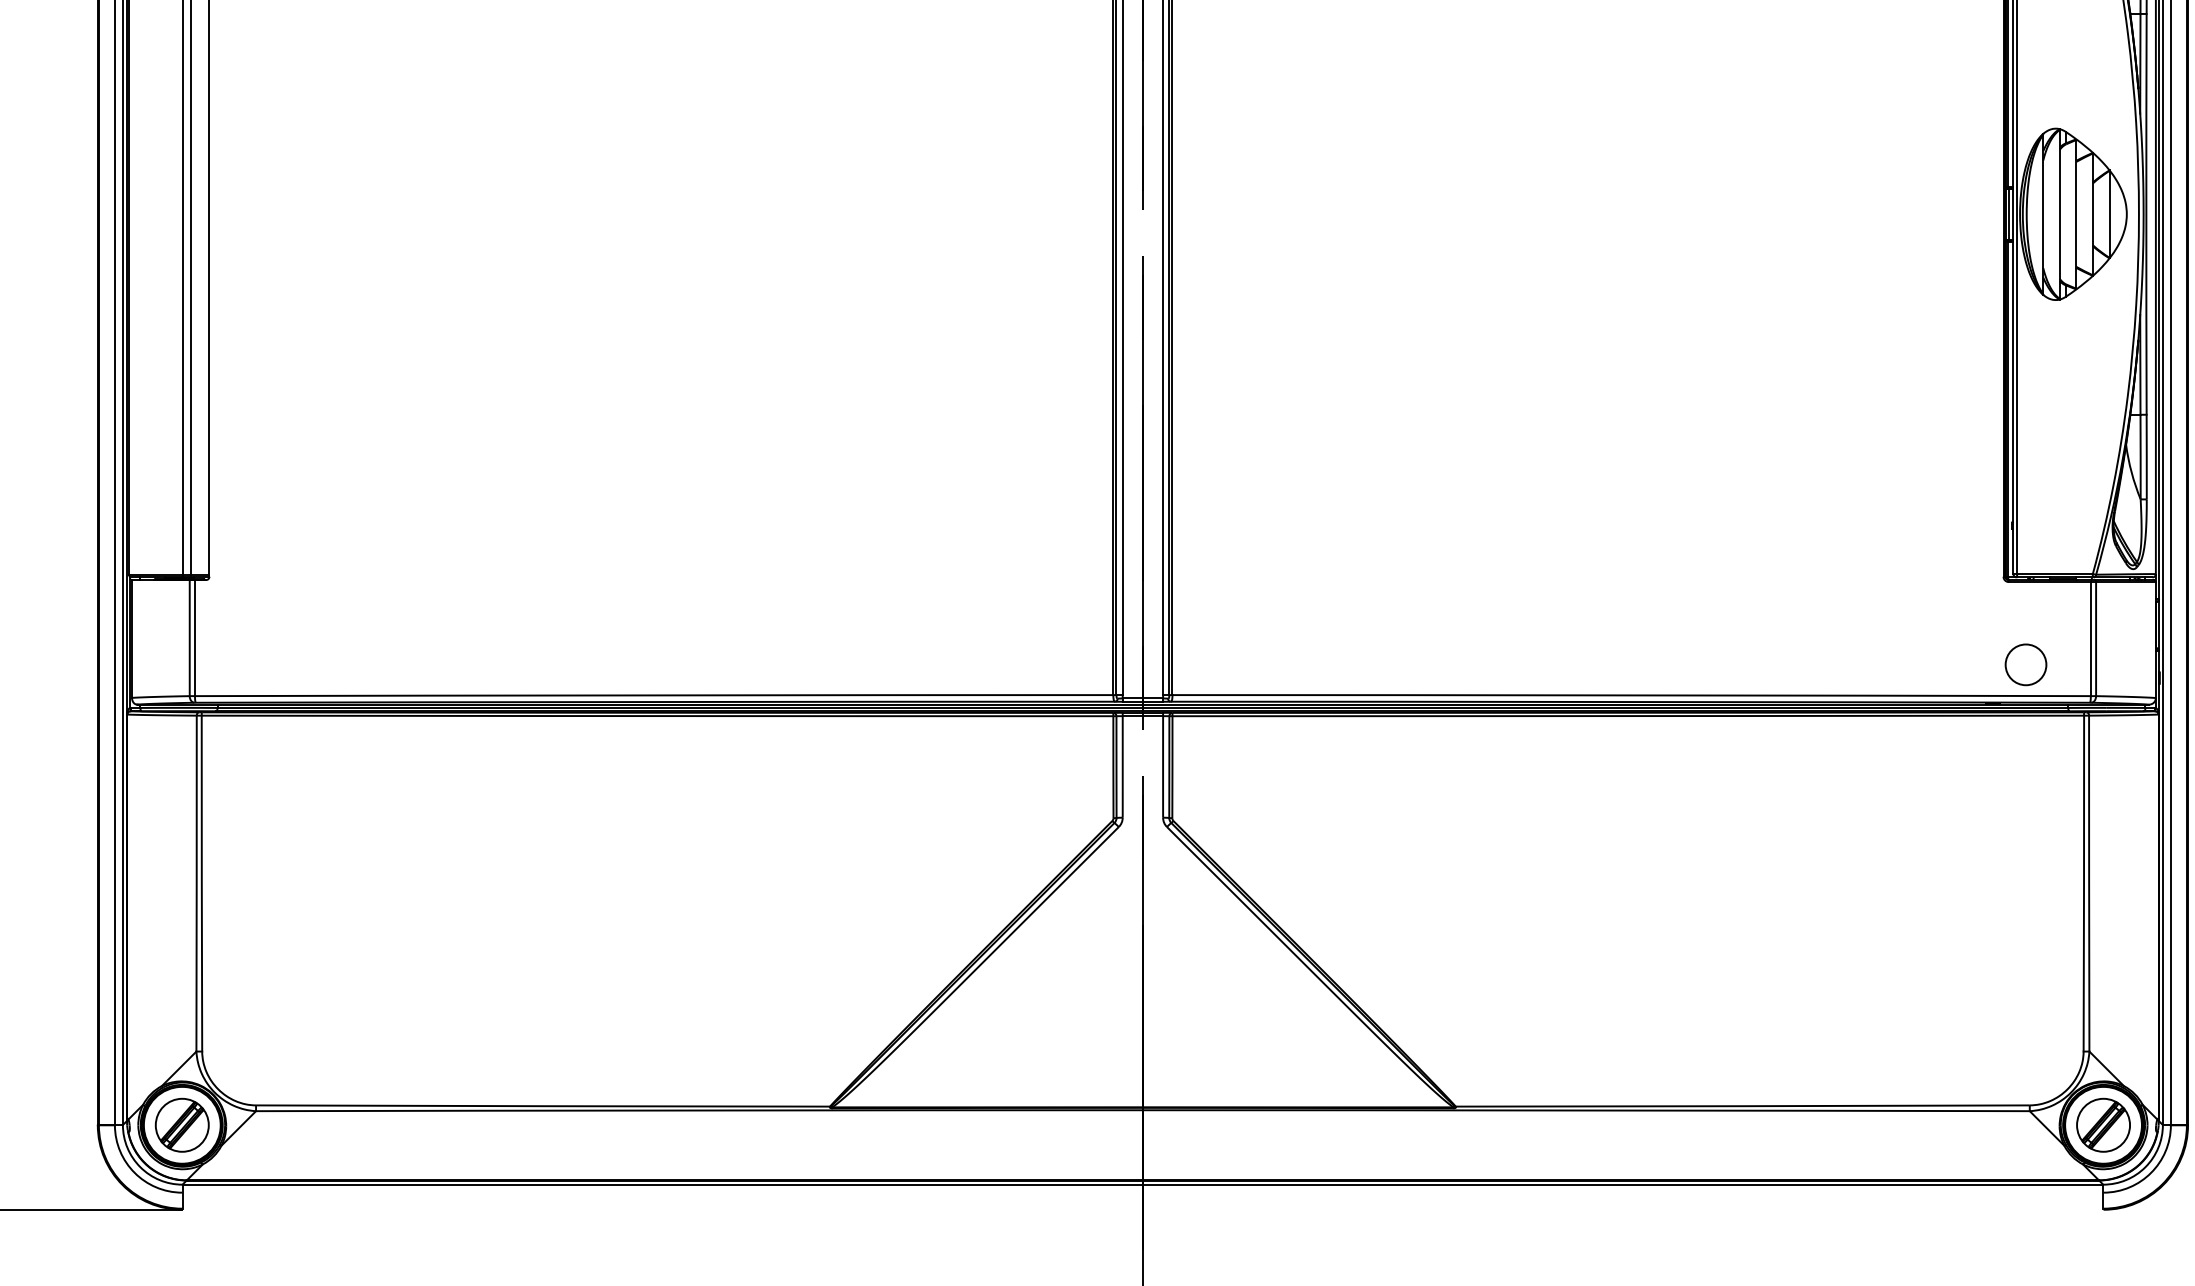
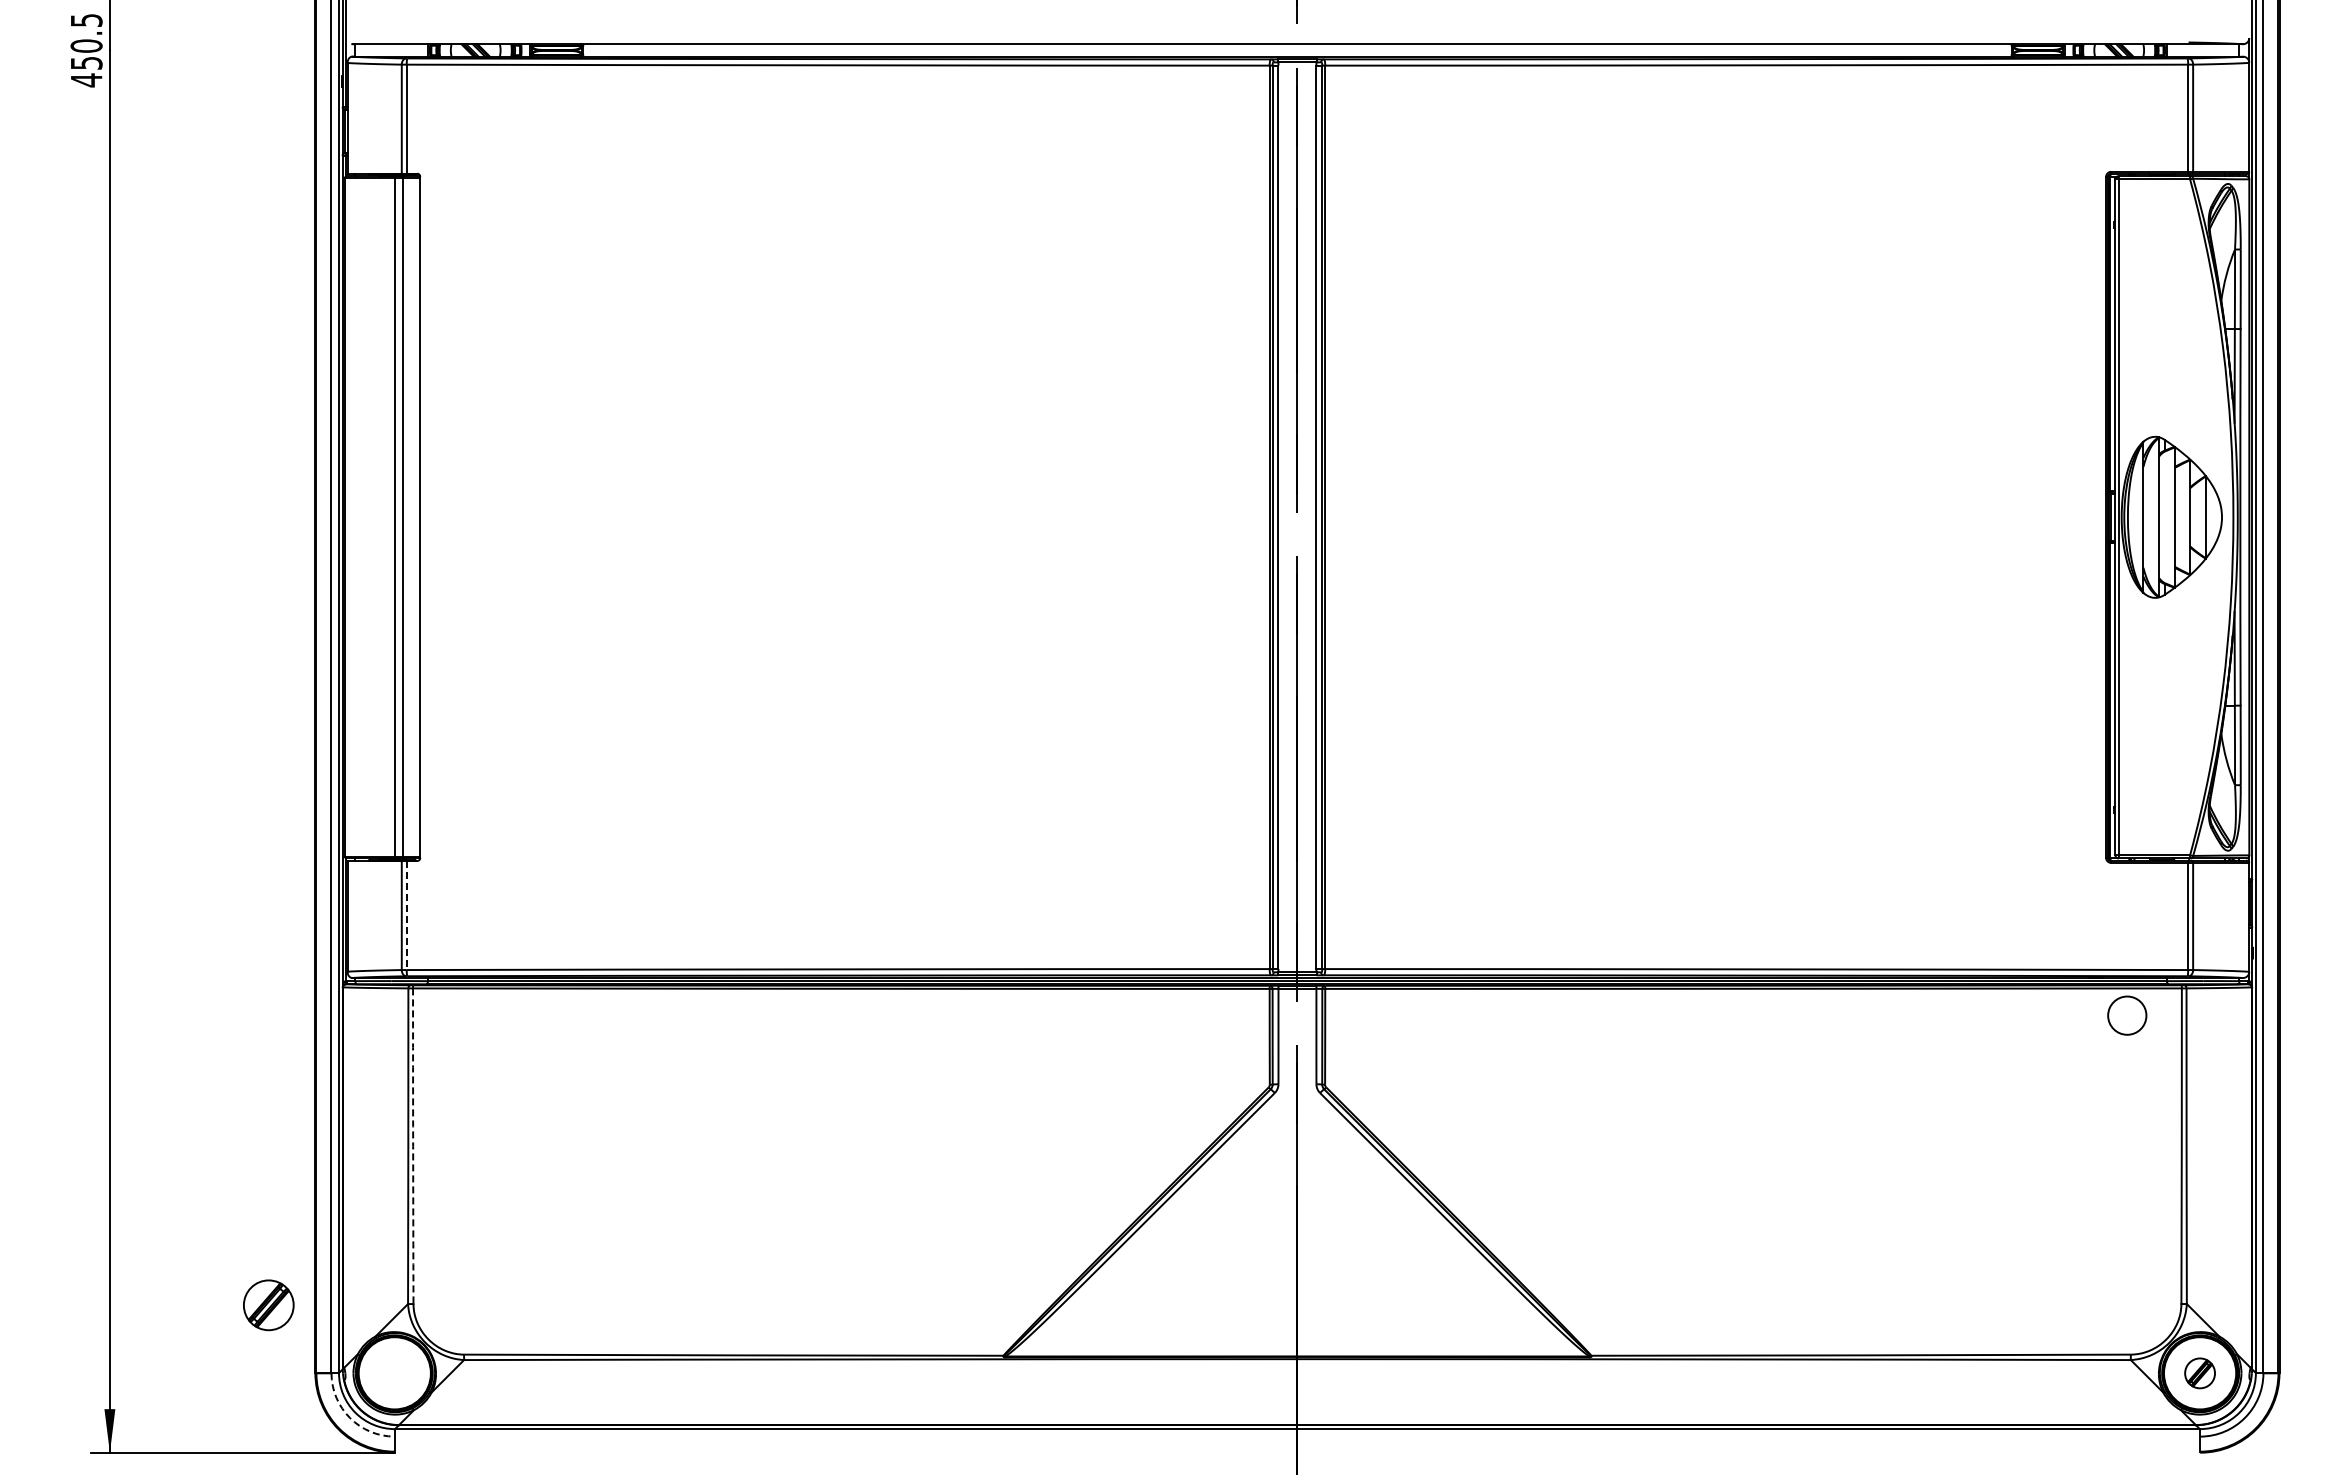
line: (194, 638) -> (406, 915), solid -> dashed
circle: (2026, 664) -> (2127, 1015), moved
arc: (202, 883) -> (413, 1146), solid -> dashed
part: (181, 1125) -> (268, 1305), moved
part: (2102, 1125) -> (2199, 1373), size x0.6
arc: (135, 1173) -> (350, 1418), solid -> dashed

